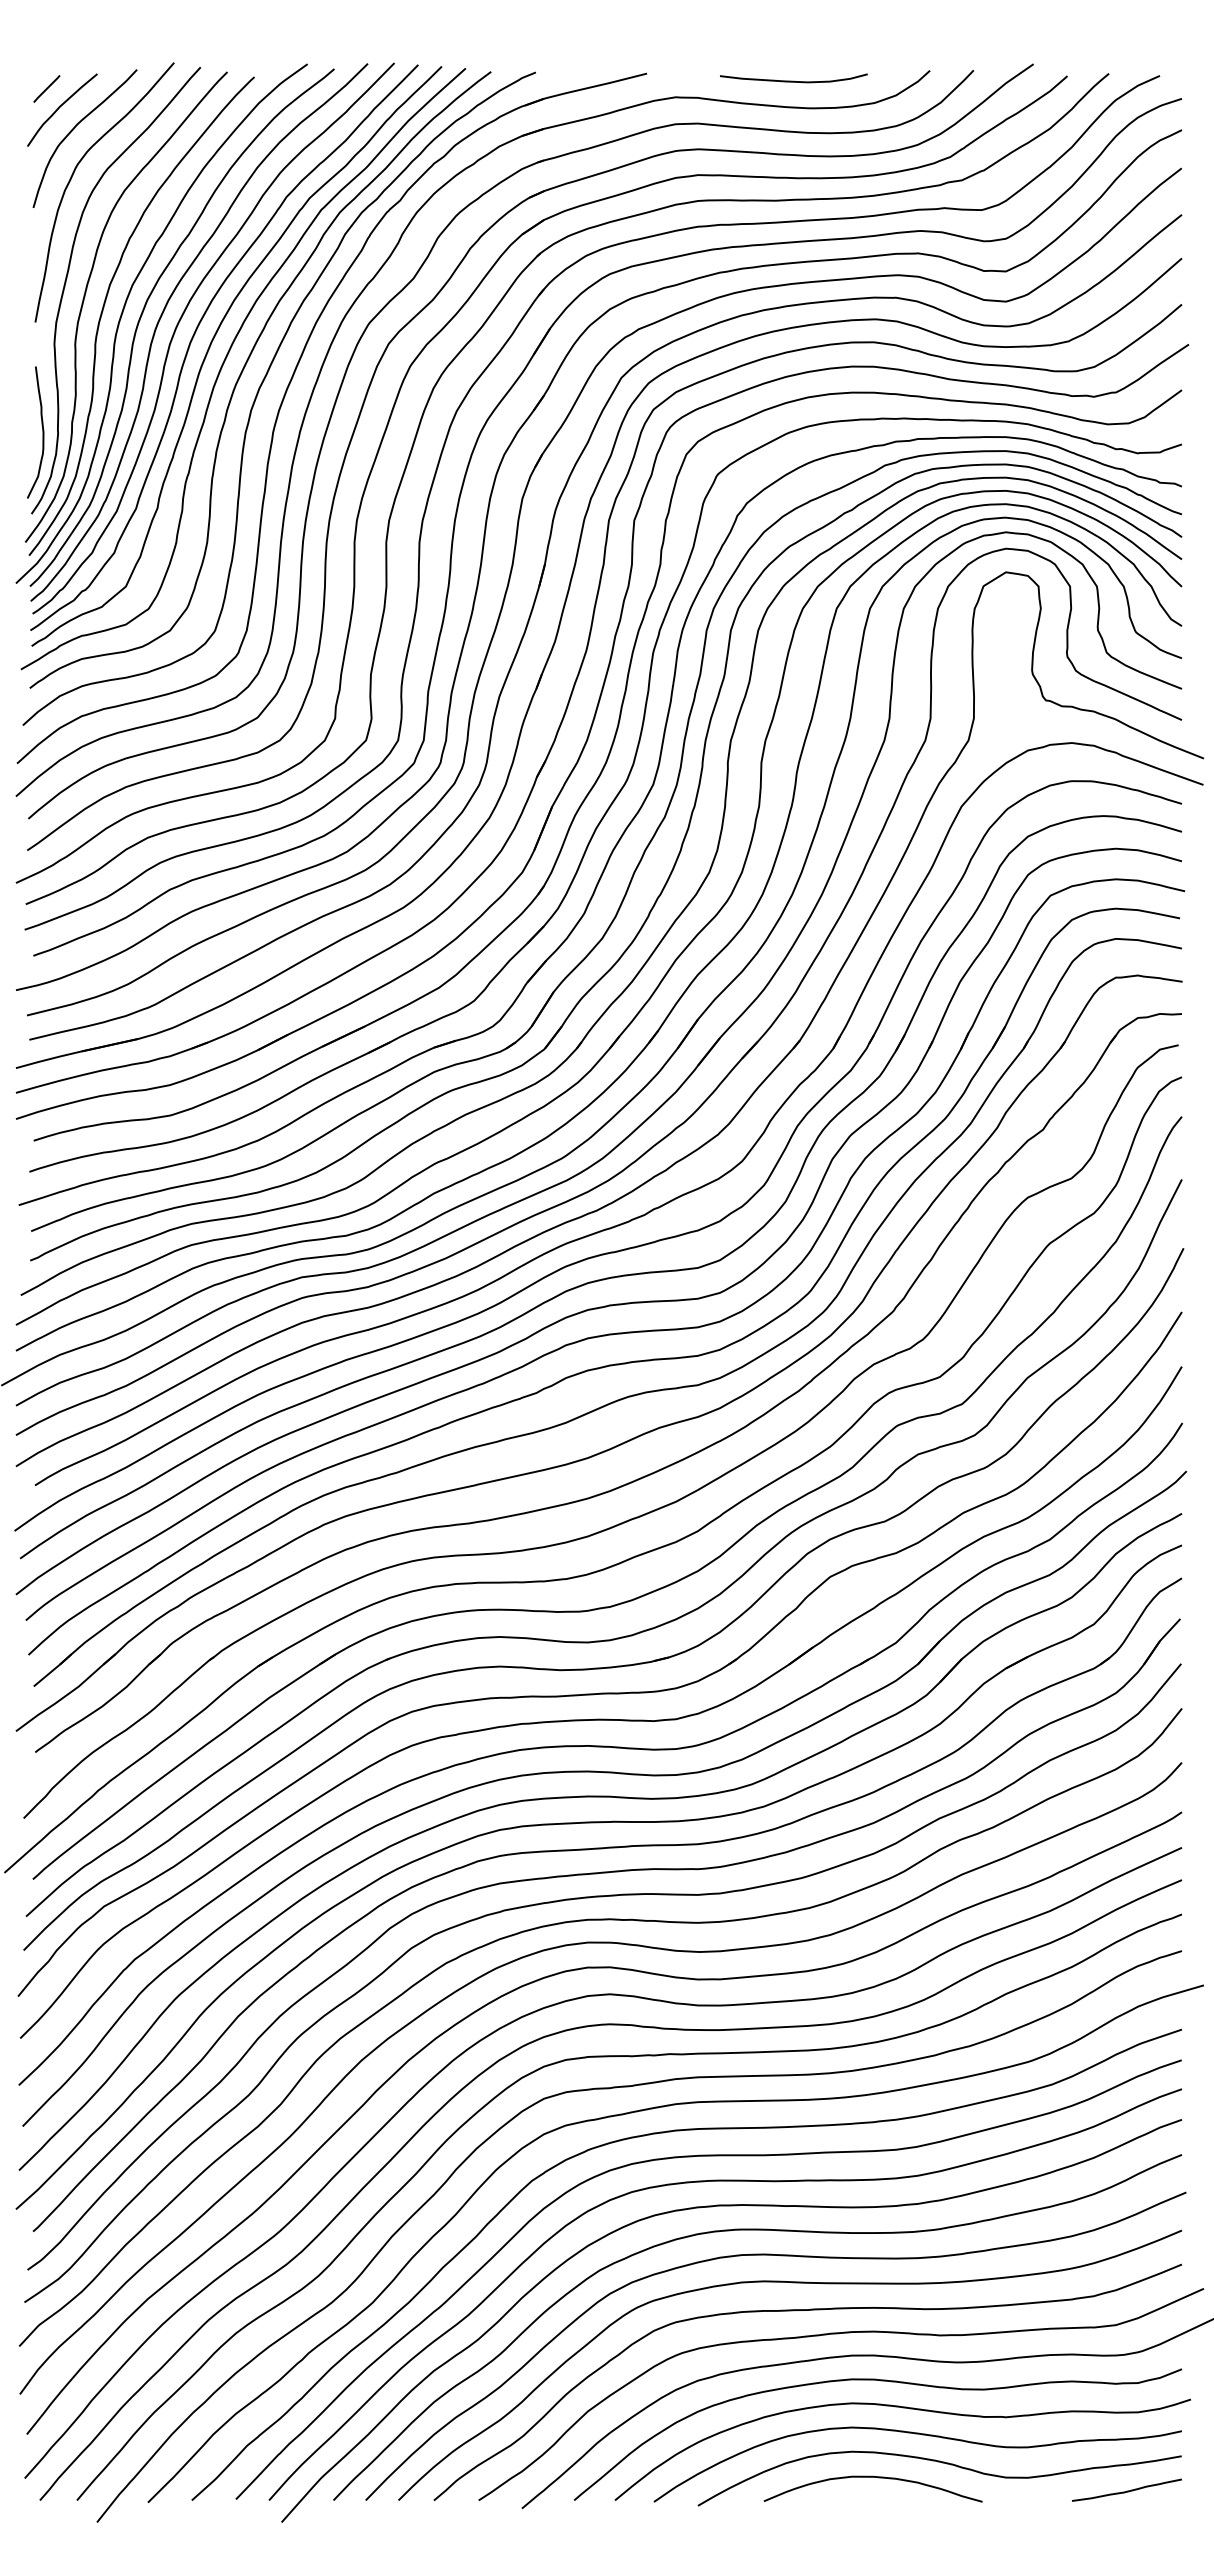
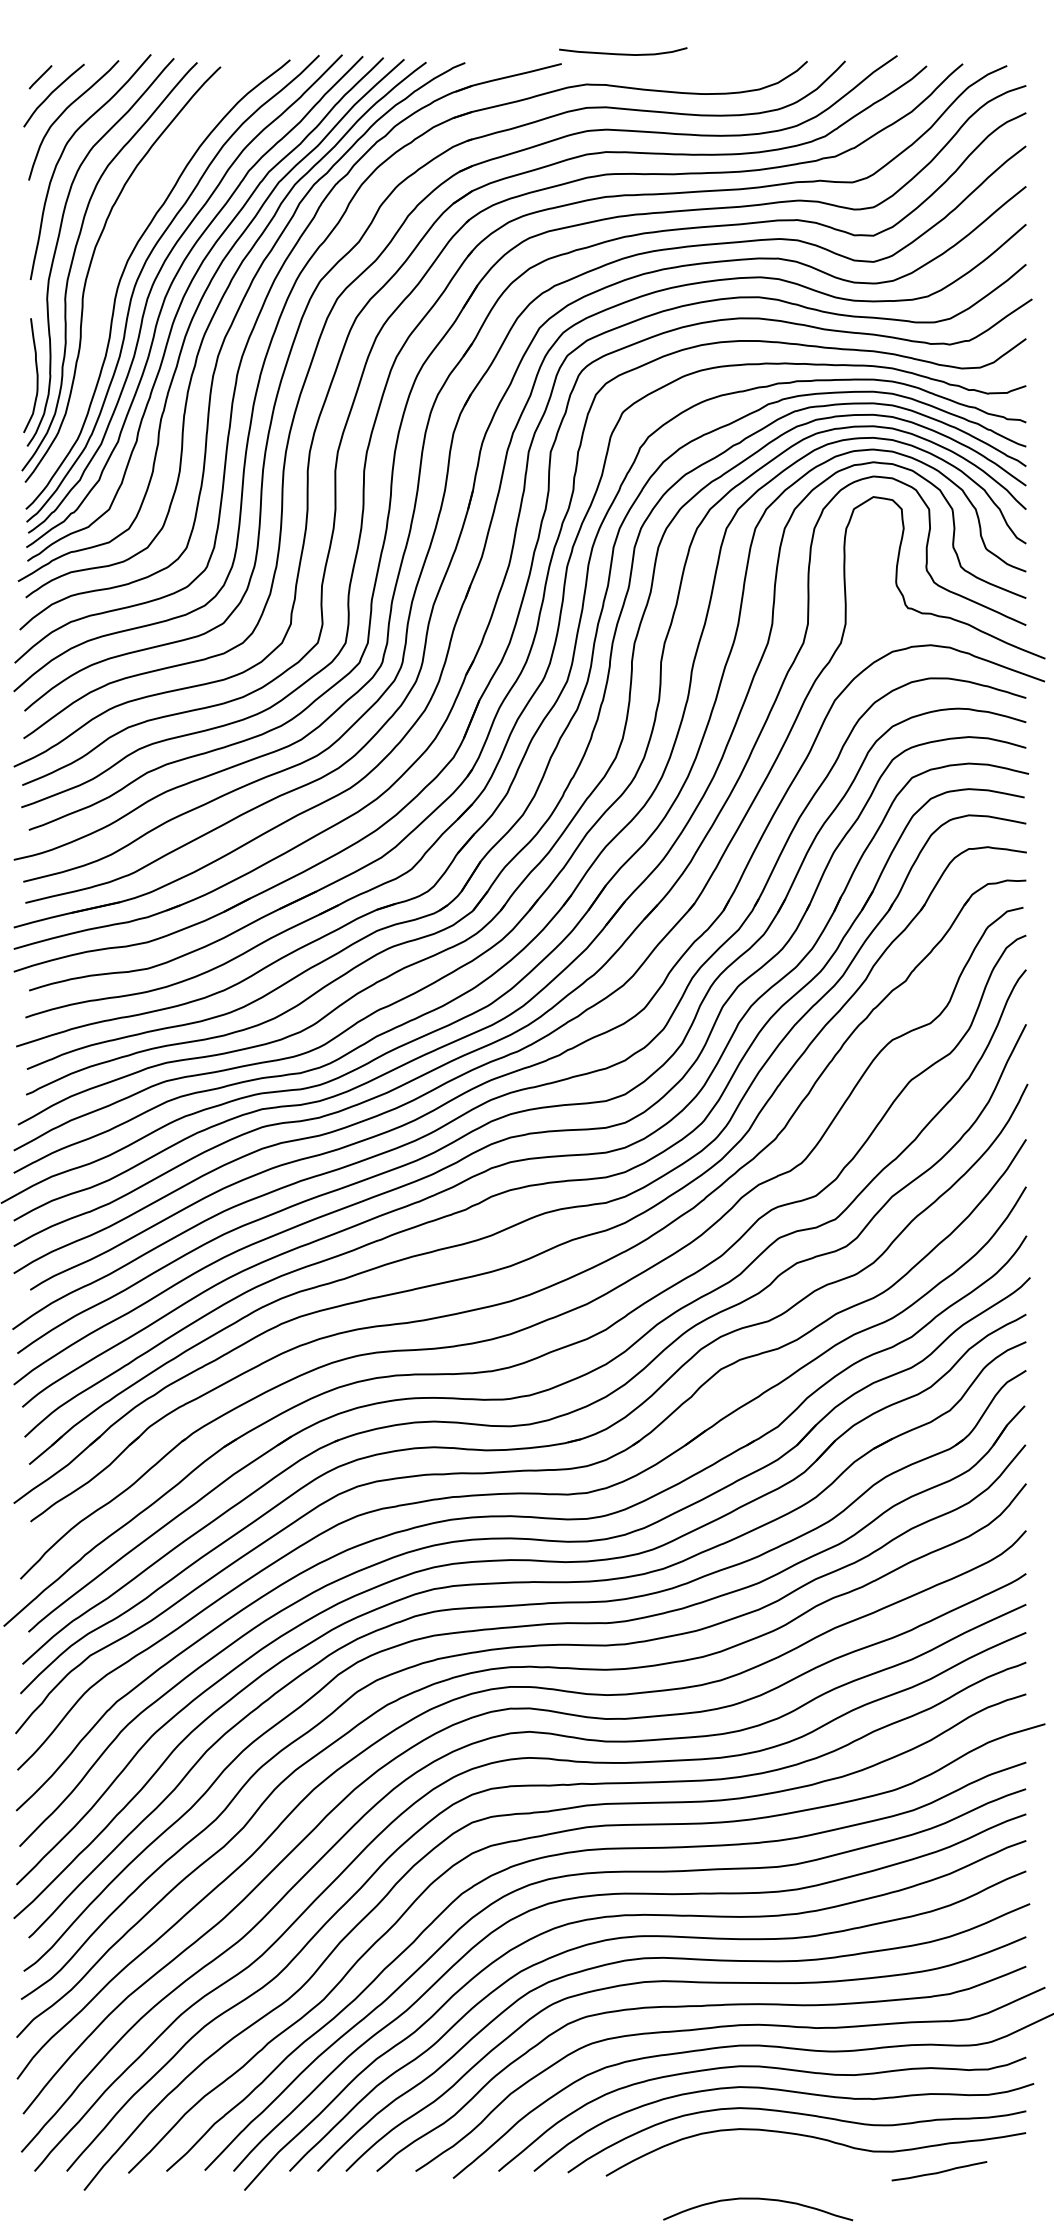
curve: (793, 80) -> (622, 53), moved
curve: (124, 309) -> (107, 268), removed
curve: (872, 2477) -> (757, 2199), moved
curve: (1127, 2490) -> (939, 2171), moved

